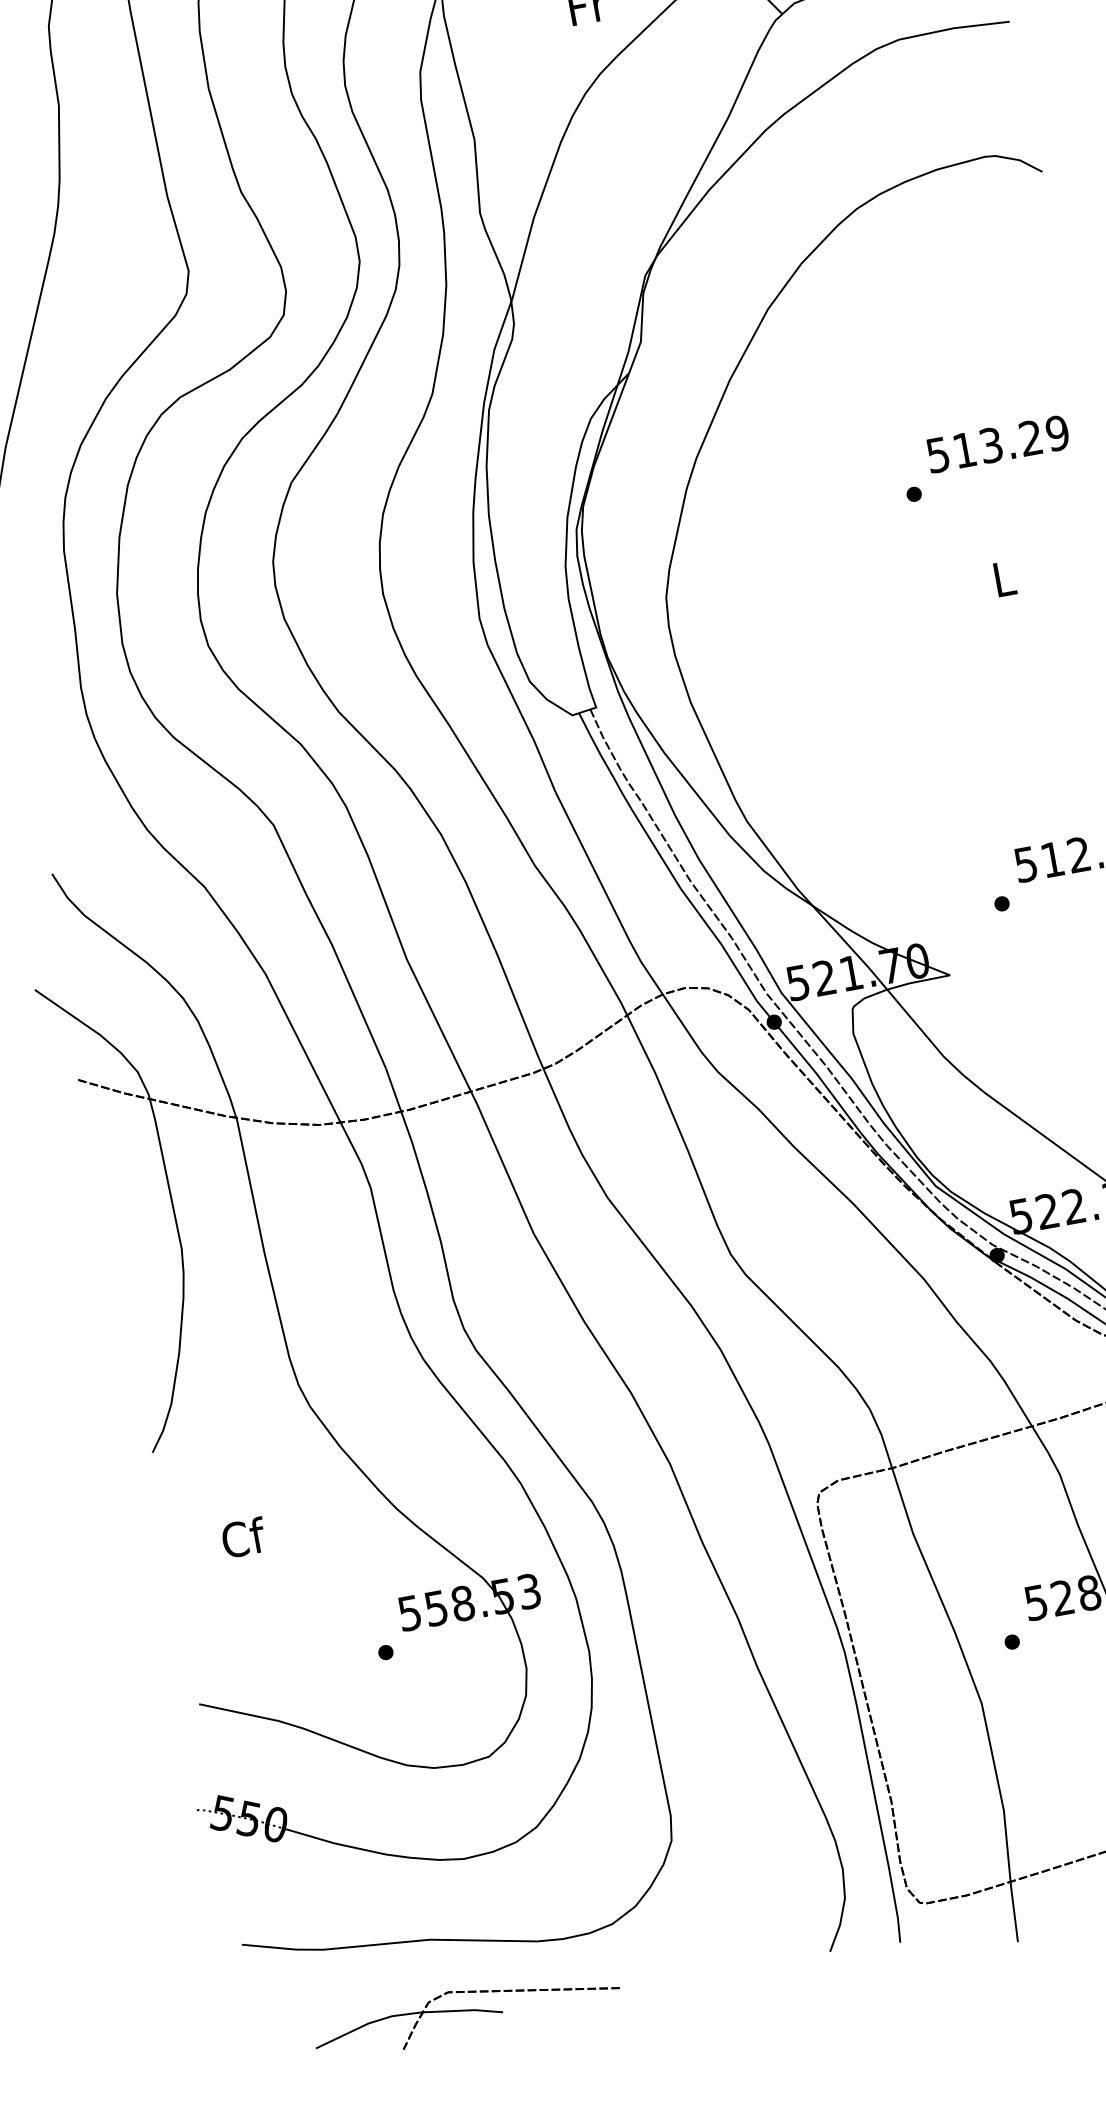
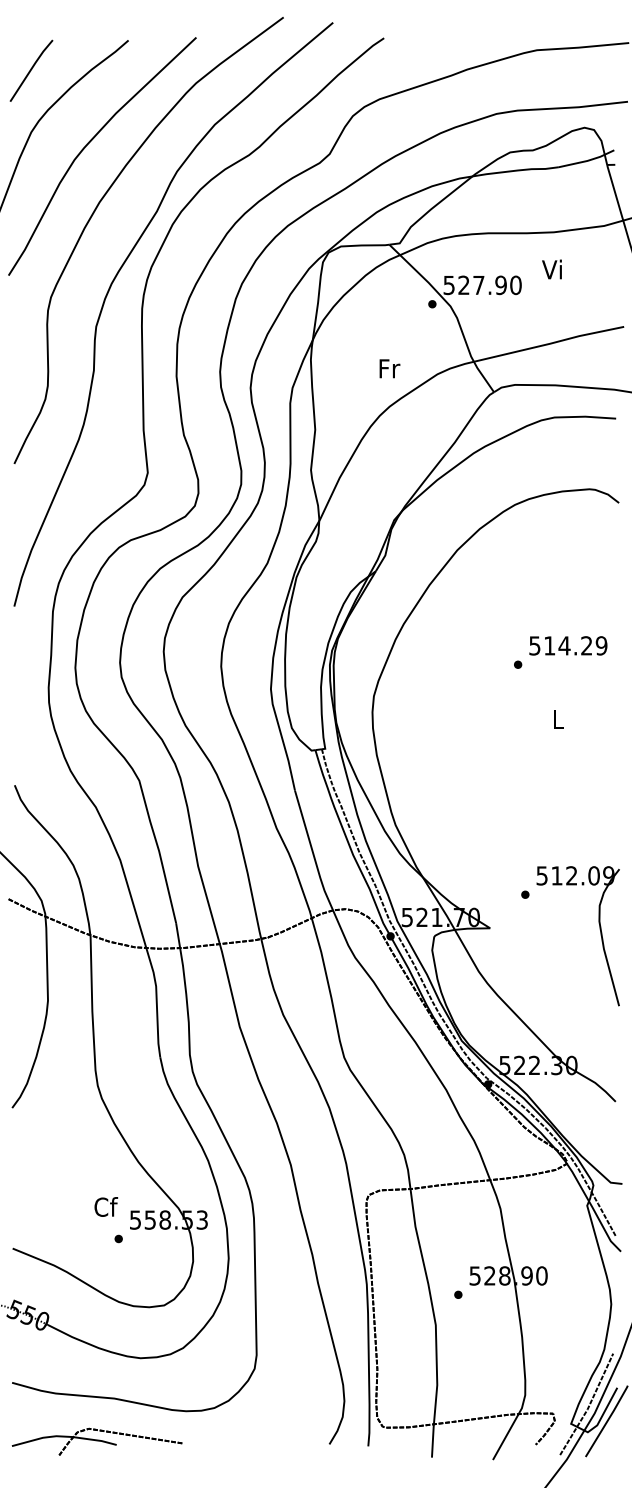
text: (991, 444) -> (564, 645), 513.29 -> 514.29
text: (244, 1536) -> (106, 1206), moved
part: (465, 2012) -> (96, 1441), moved

